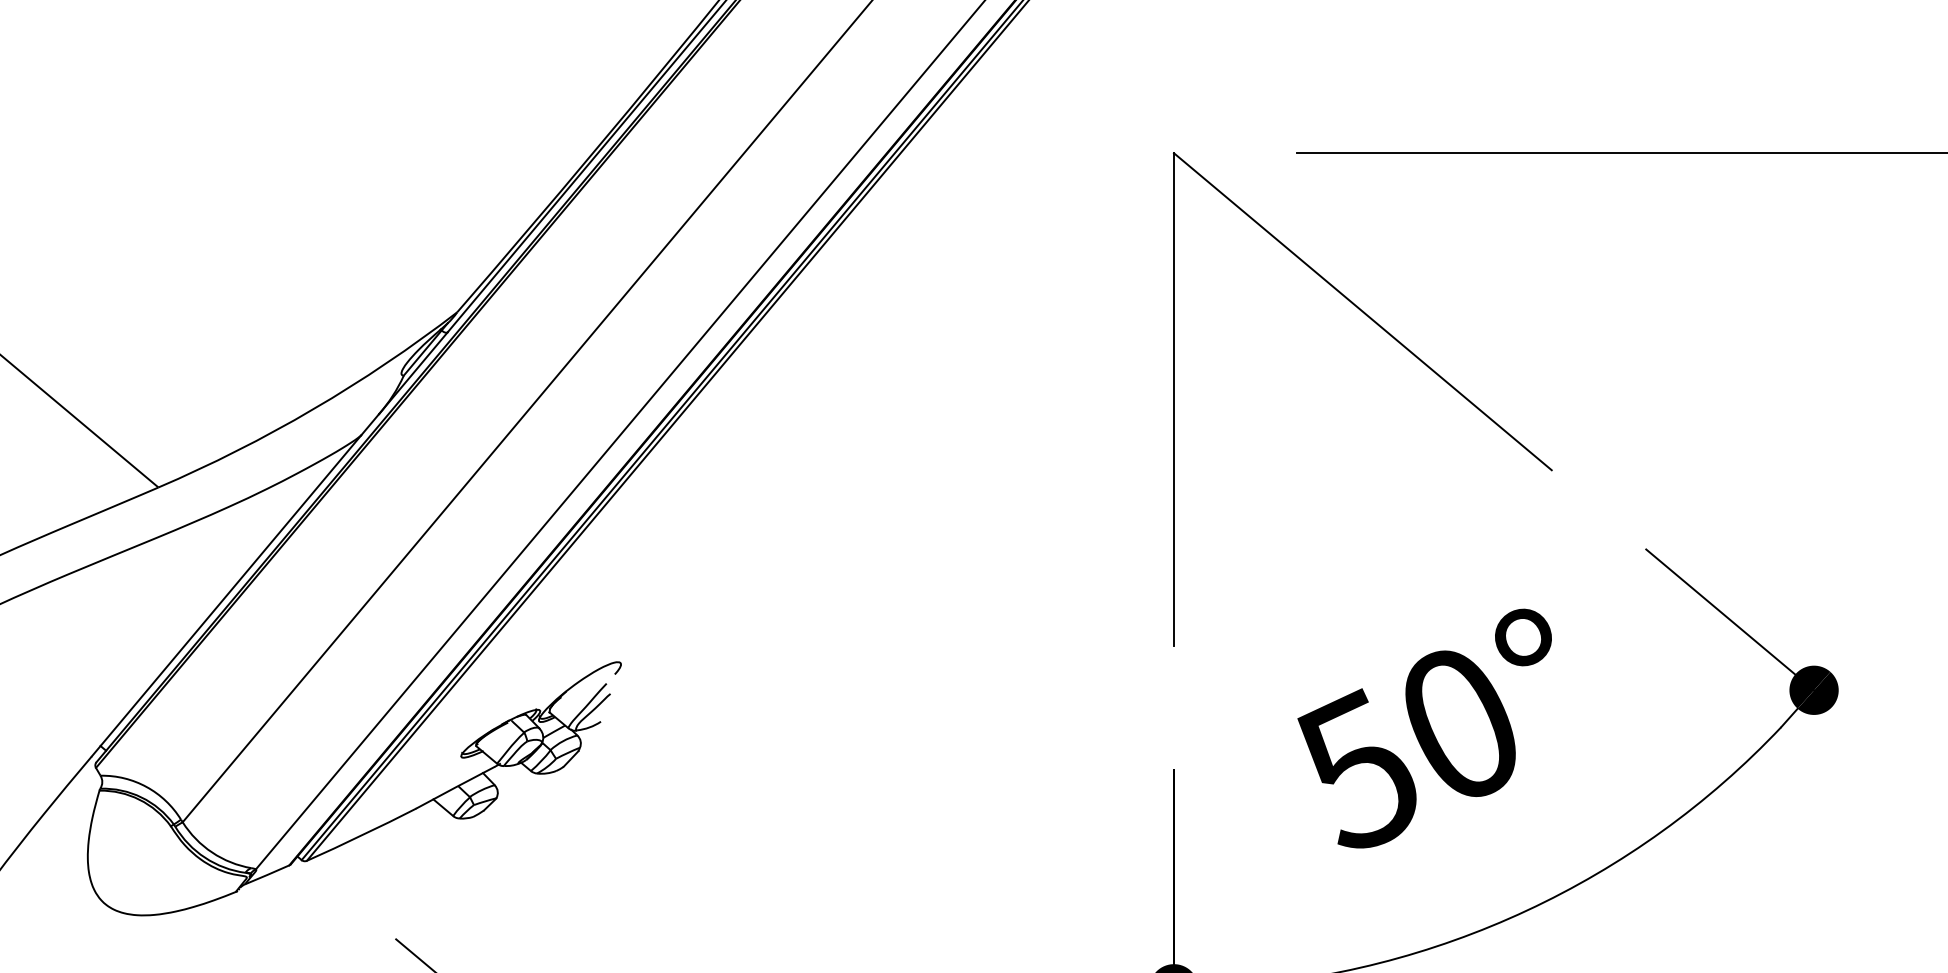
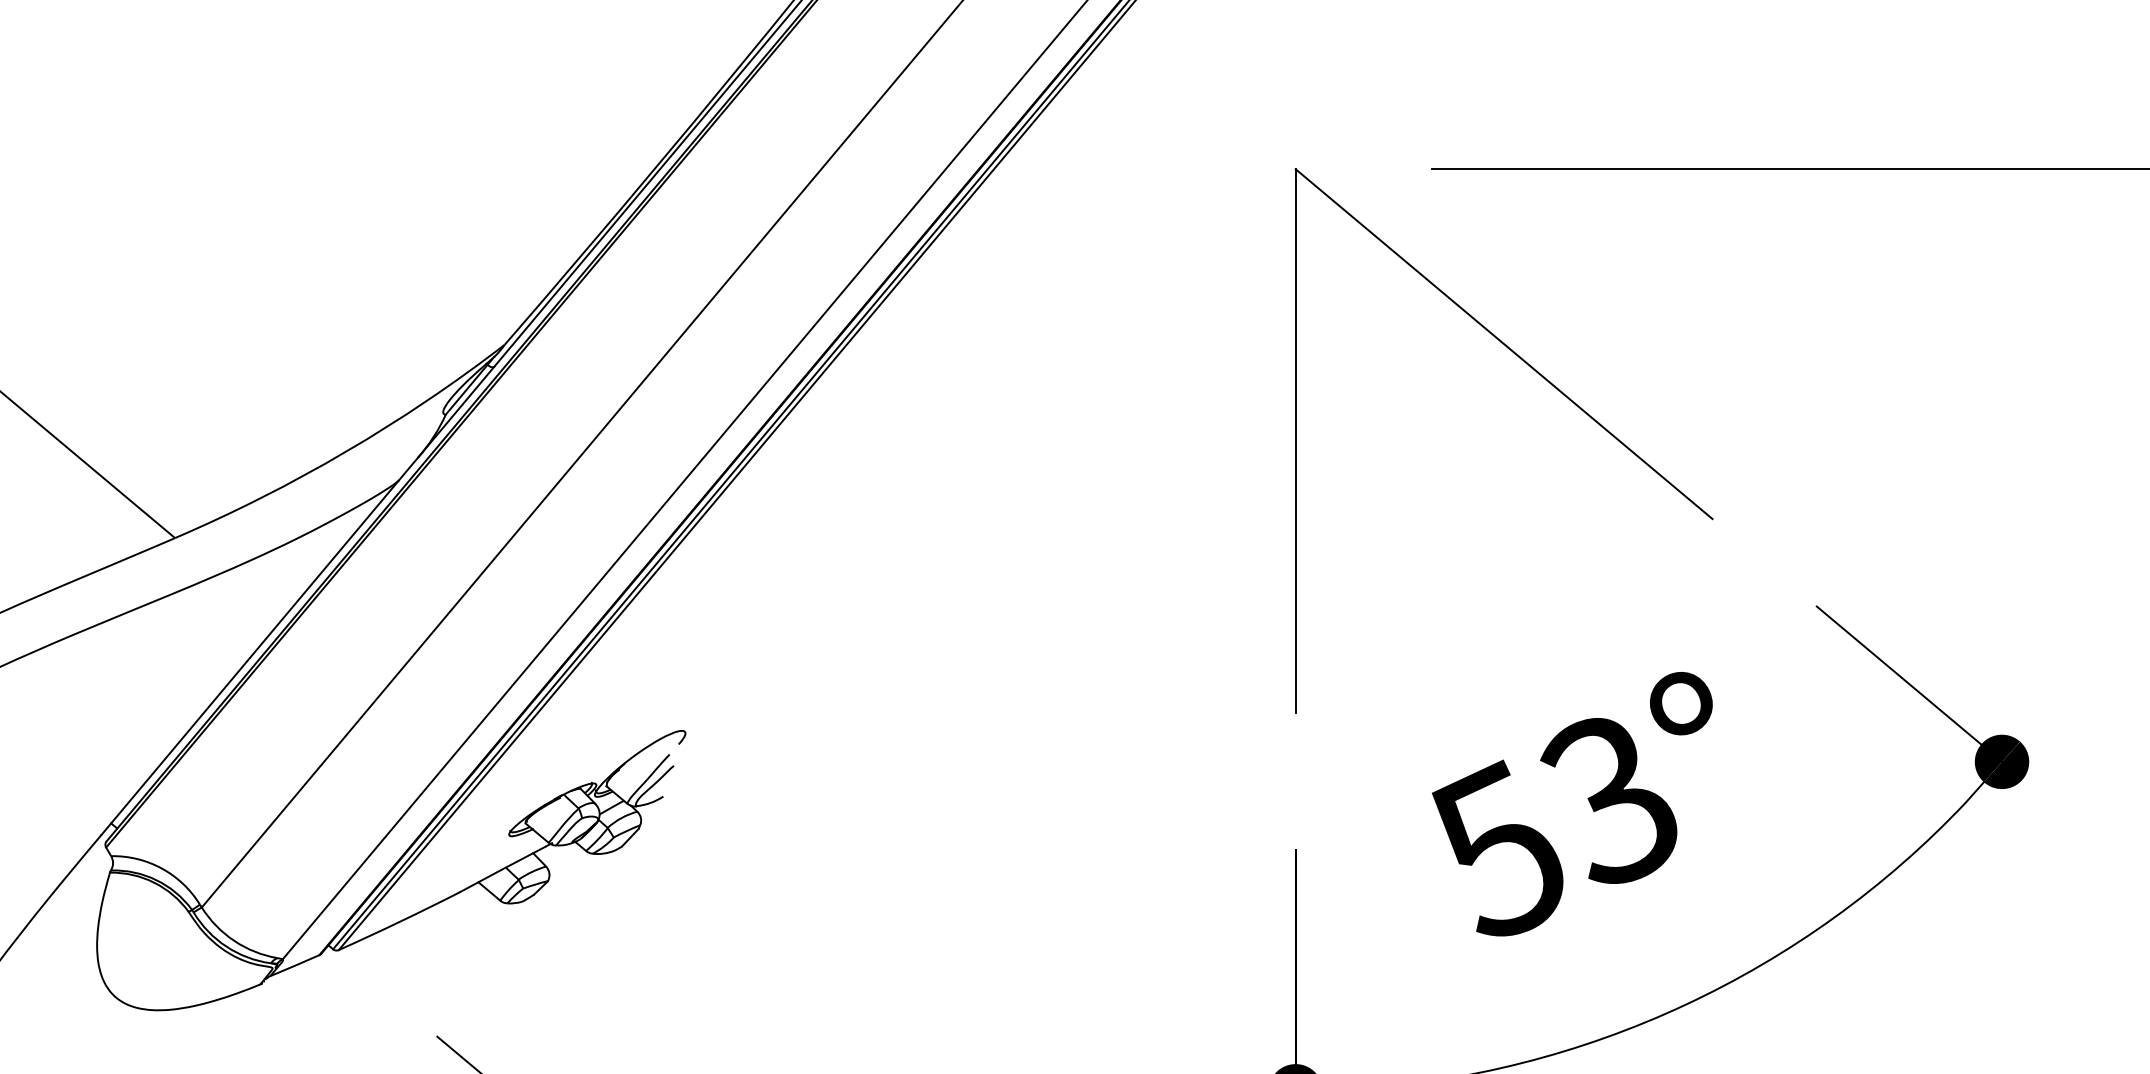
text: (1457, 725) -> (1608, 800), 50° -> 53°

